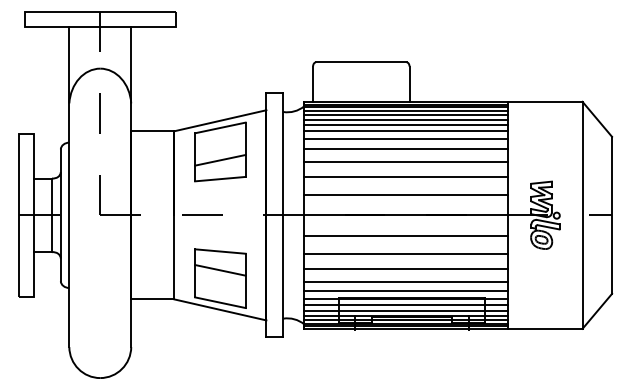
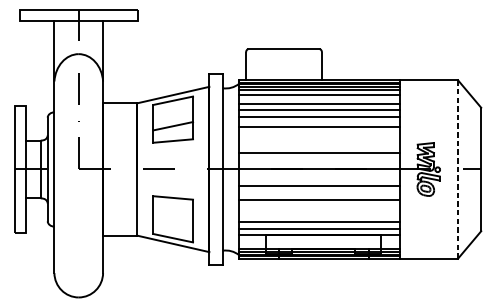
line: (406, 125) -> (319, 98), removed
line: (406, 177) -> (319, 139), removed
line: (582, 215) -> (457, 169), solid -> dashed
line: (406, 269) -> (319, 212), removed
line: (220, 270) -> (173, 212), removed
line: (406, 305) -> (319, 240), removed
line: (406, 310) -> (319, 244), removed

